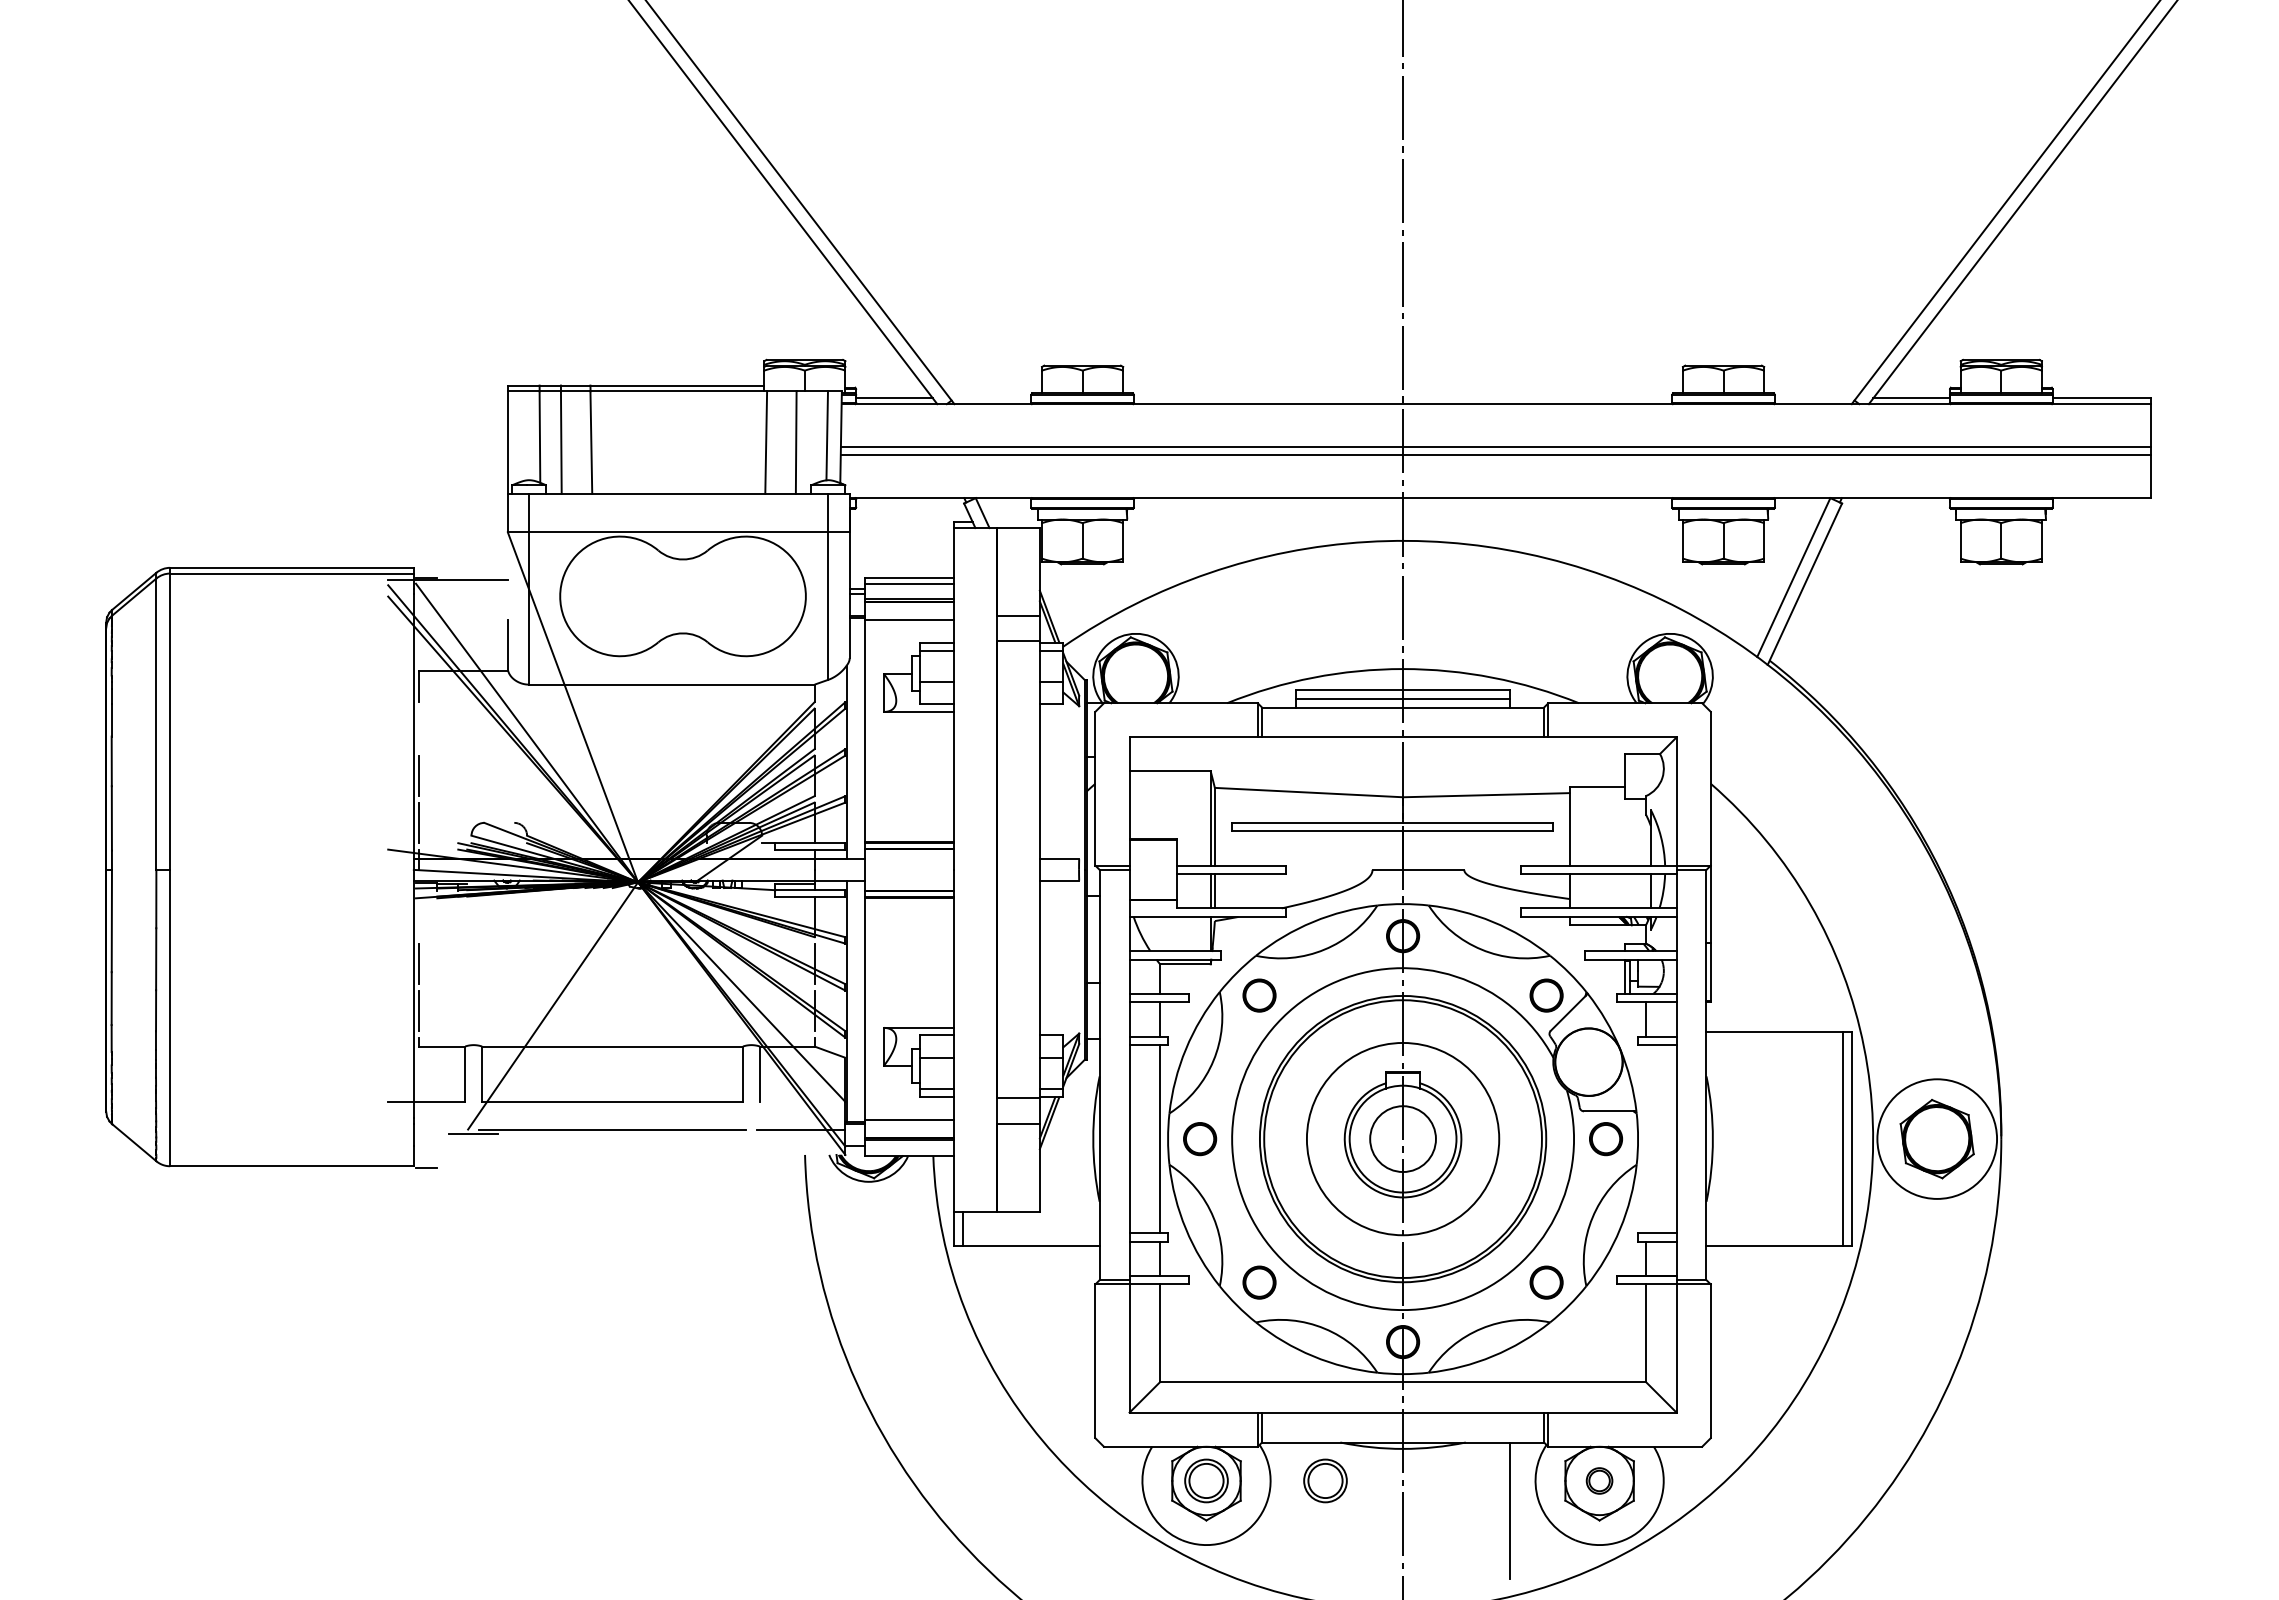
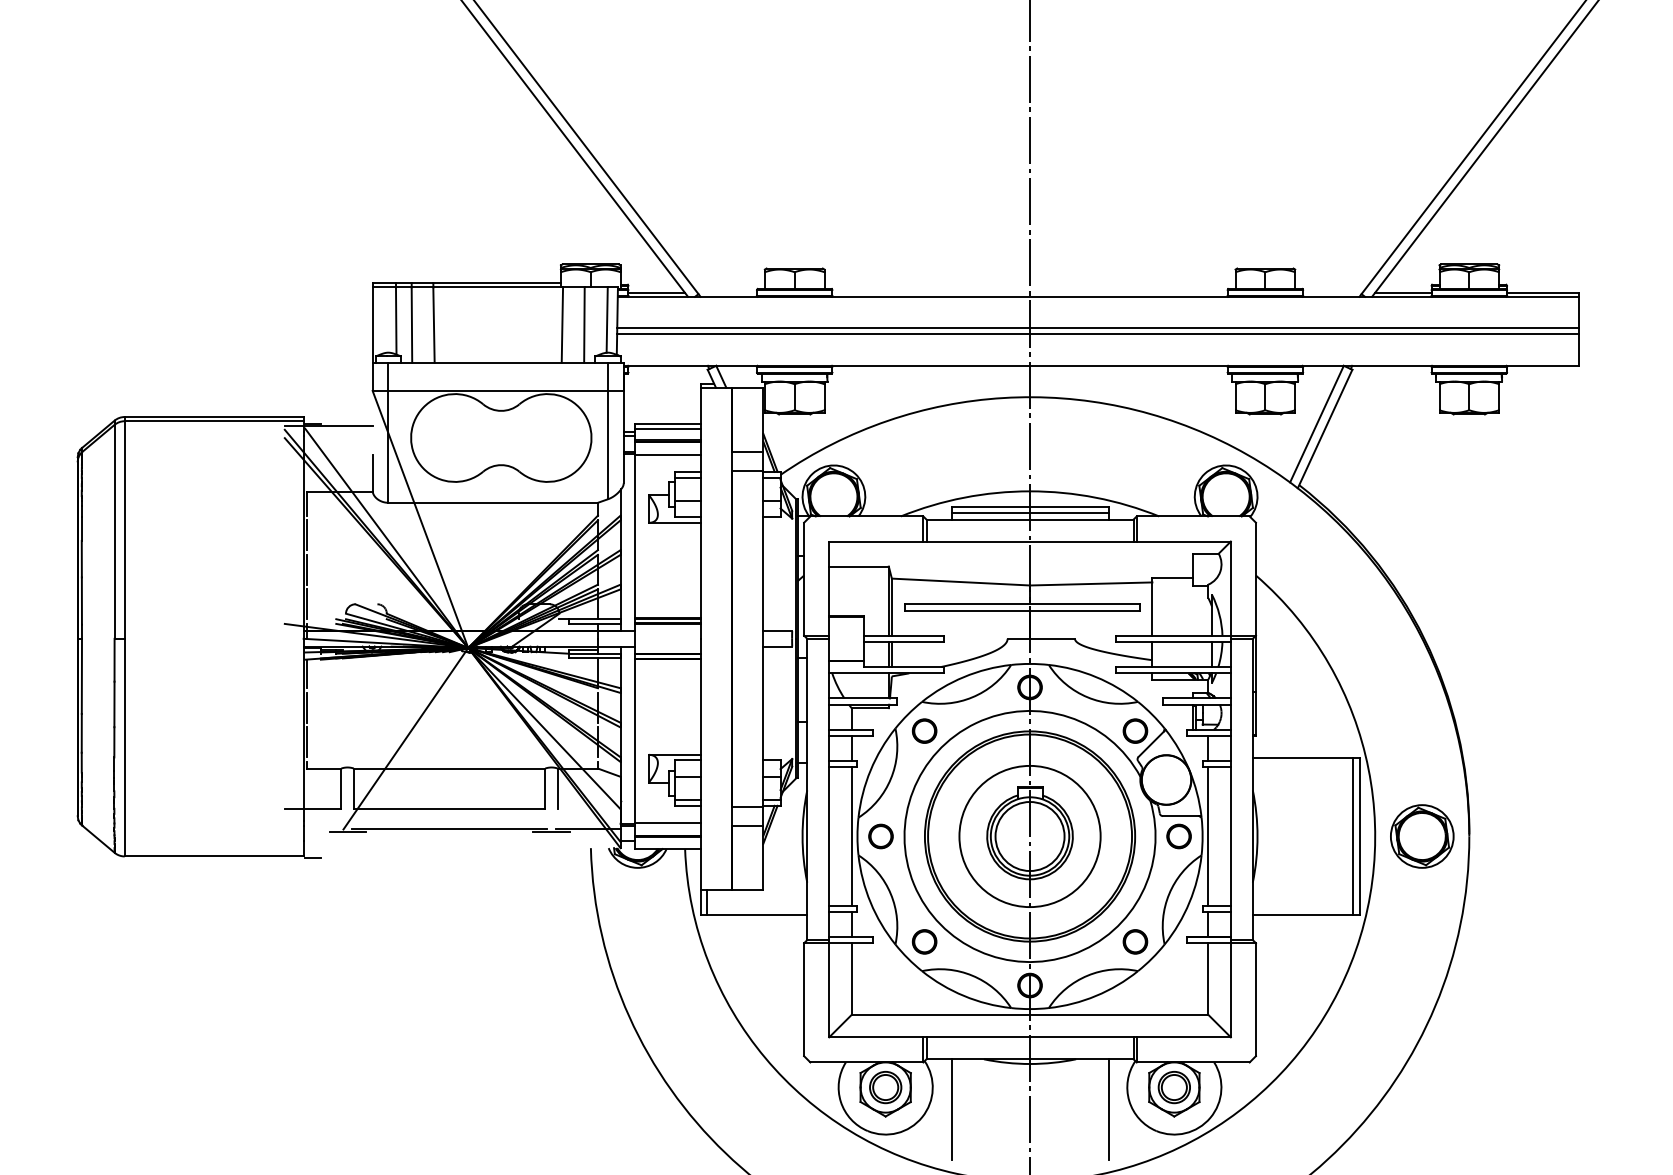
line: (419, 728) -> (307, 534), added
line: (419, 917) -> (307, 673), added
line: (750, 1133) -> (550, 832), added
circle: (1936, 1138) -> (1421, 836), size x0.71
circle: (1403, 1139) -> (1030, 836), size x1.43
line: (1645, 1139) -> (1208, 836), added
part: (1325, 1480) -> (973, 1087), removed
part: (1599, 1480) -> (1174, 1087), size x1.67
line: (1296, 1510) -> (951, 1109), added

